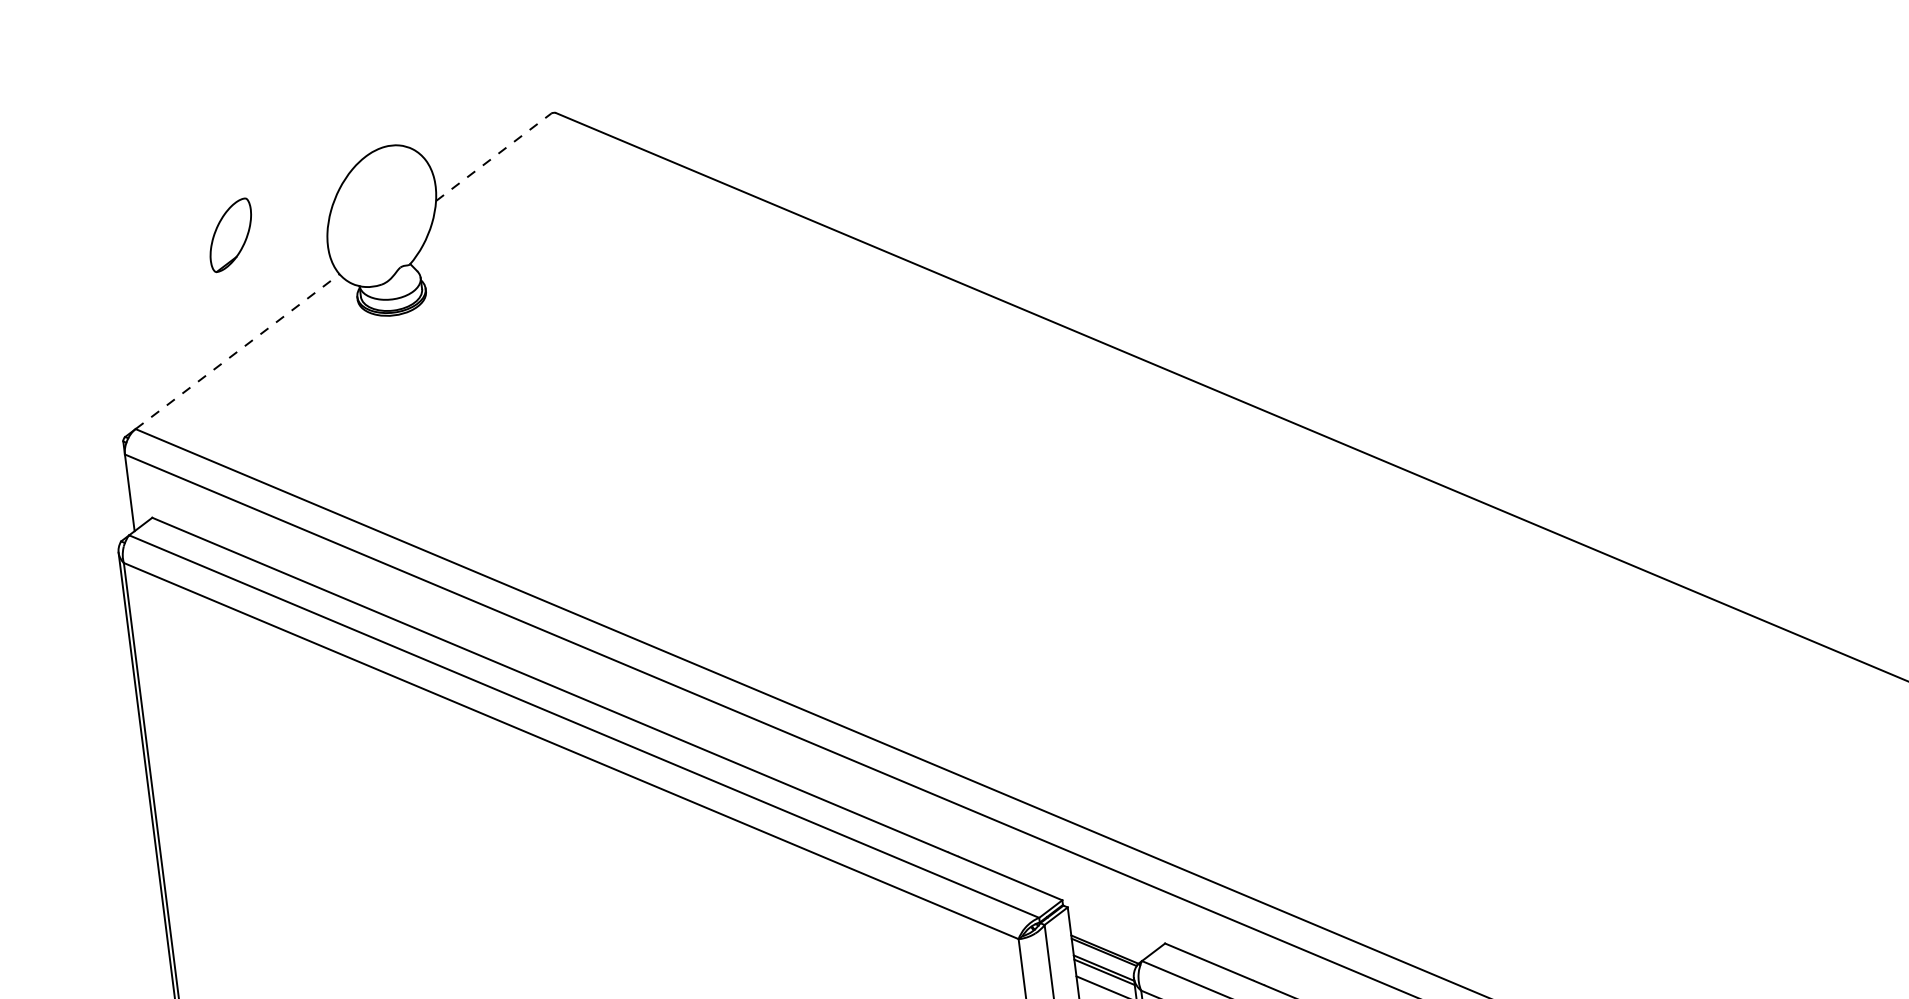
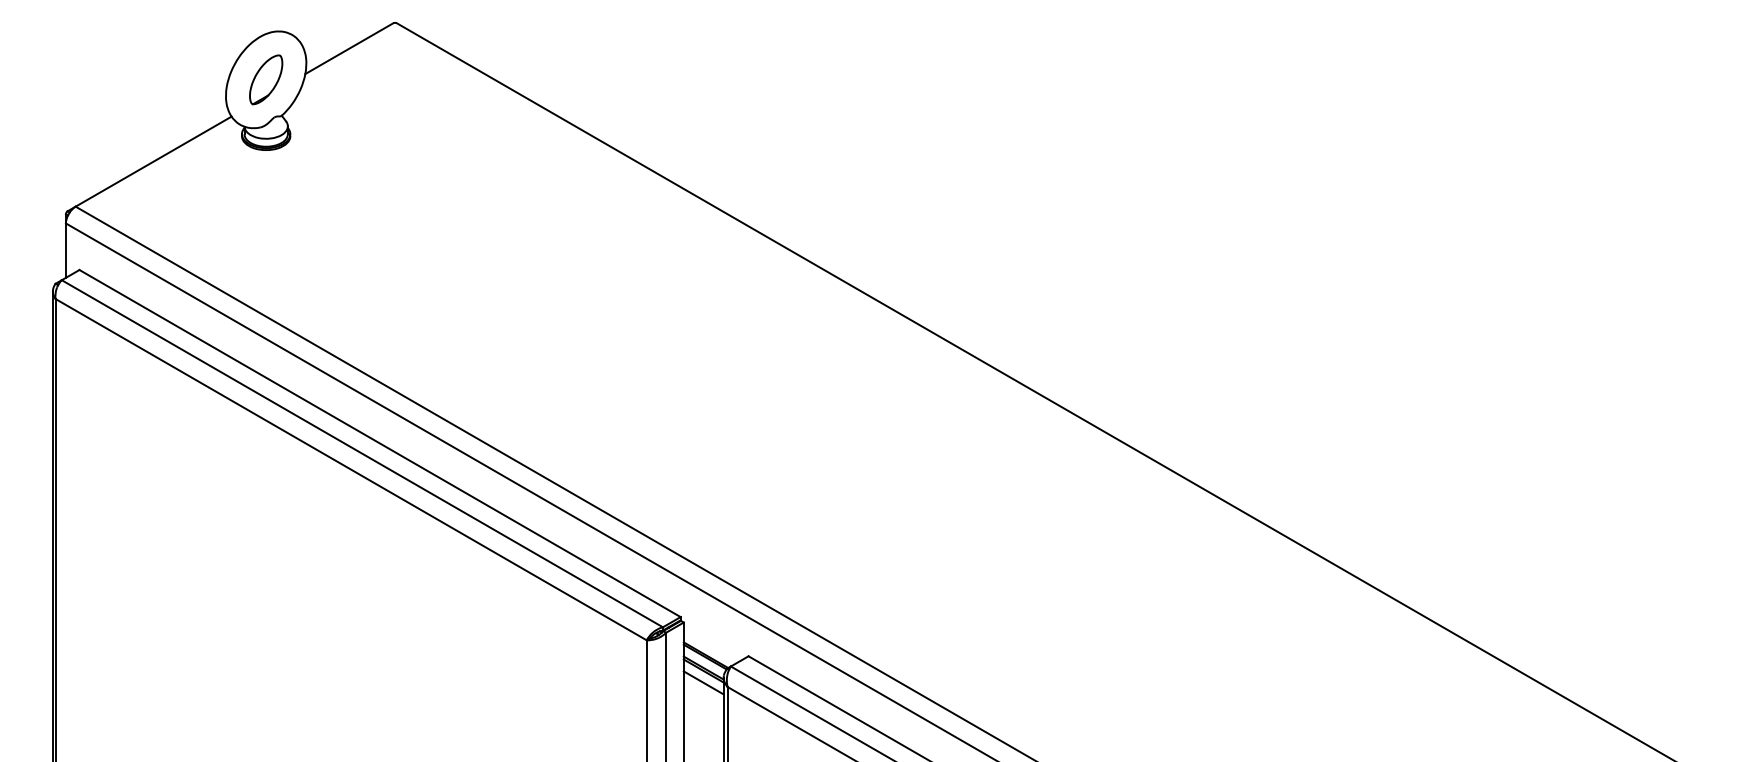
line: (493, 157) -> (349, 48), dashed -> solid
part: (231, 234) -> (266, 79), moved
line: (238, 351) -> (154, 161), dashed -> solid

